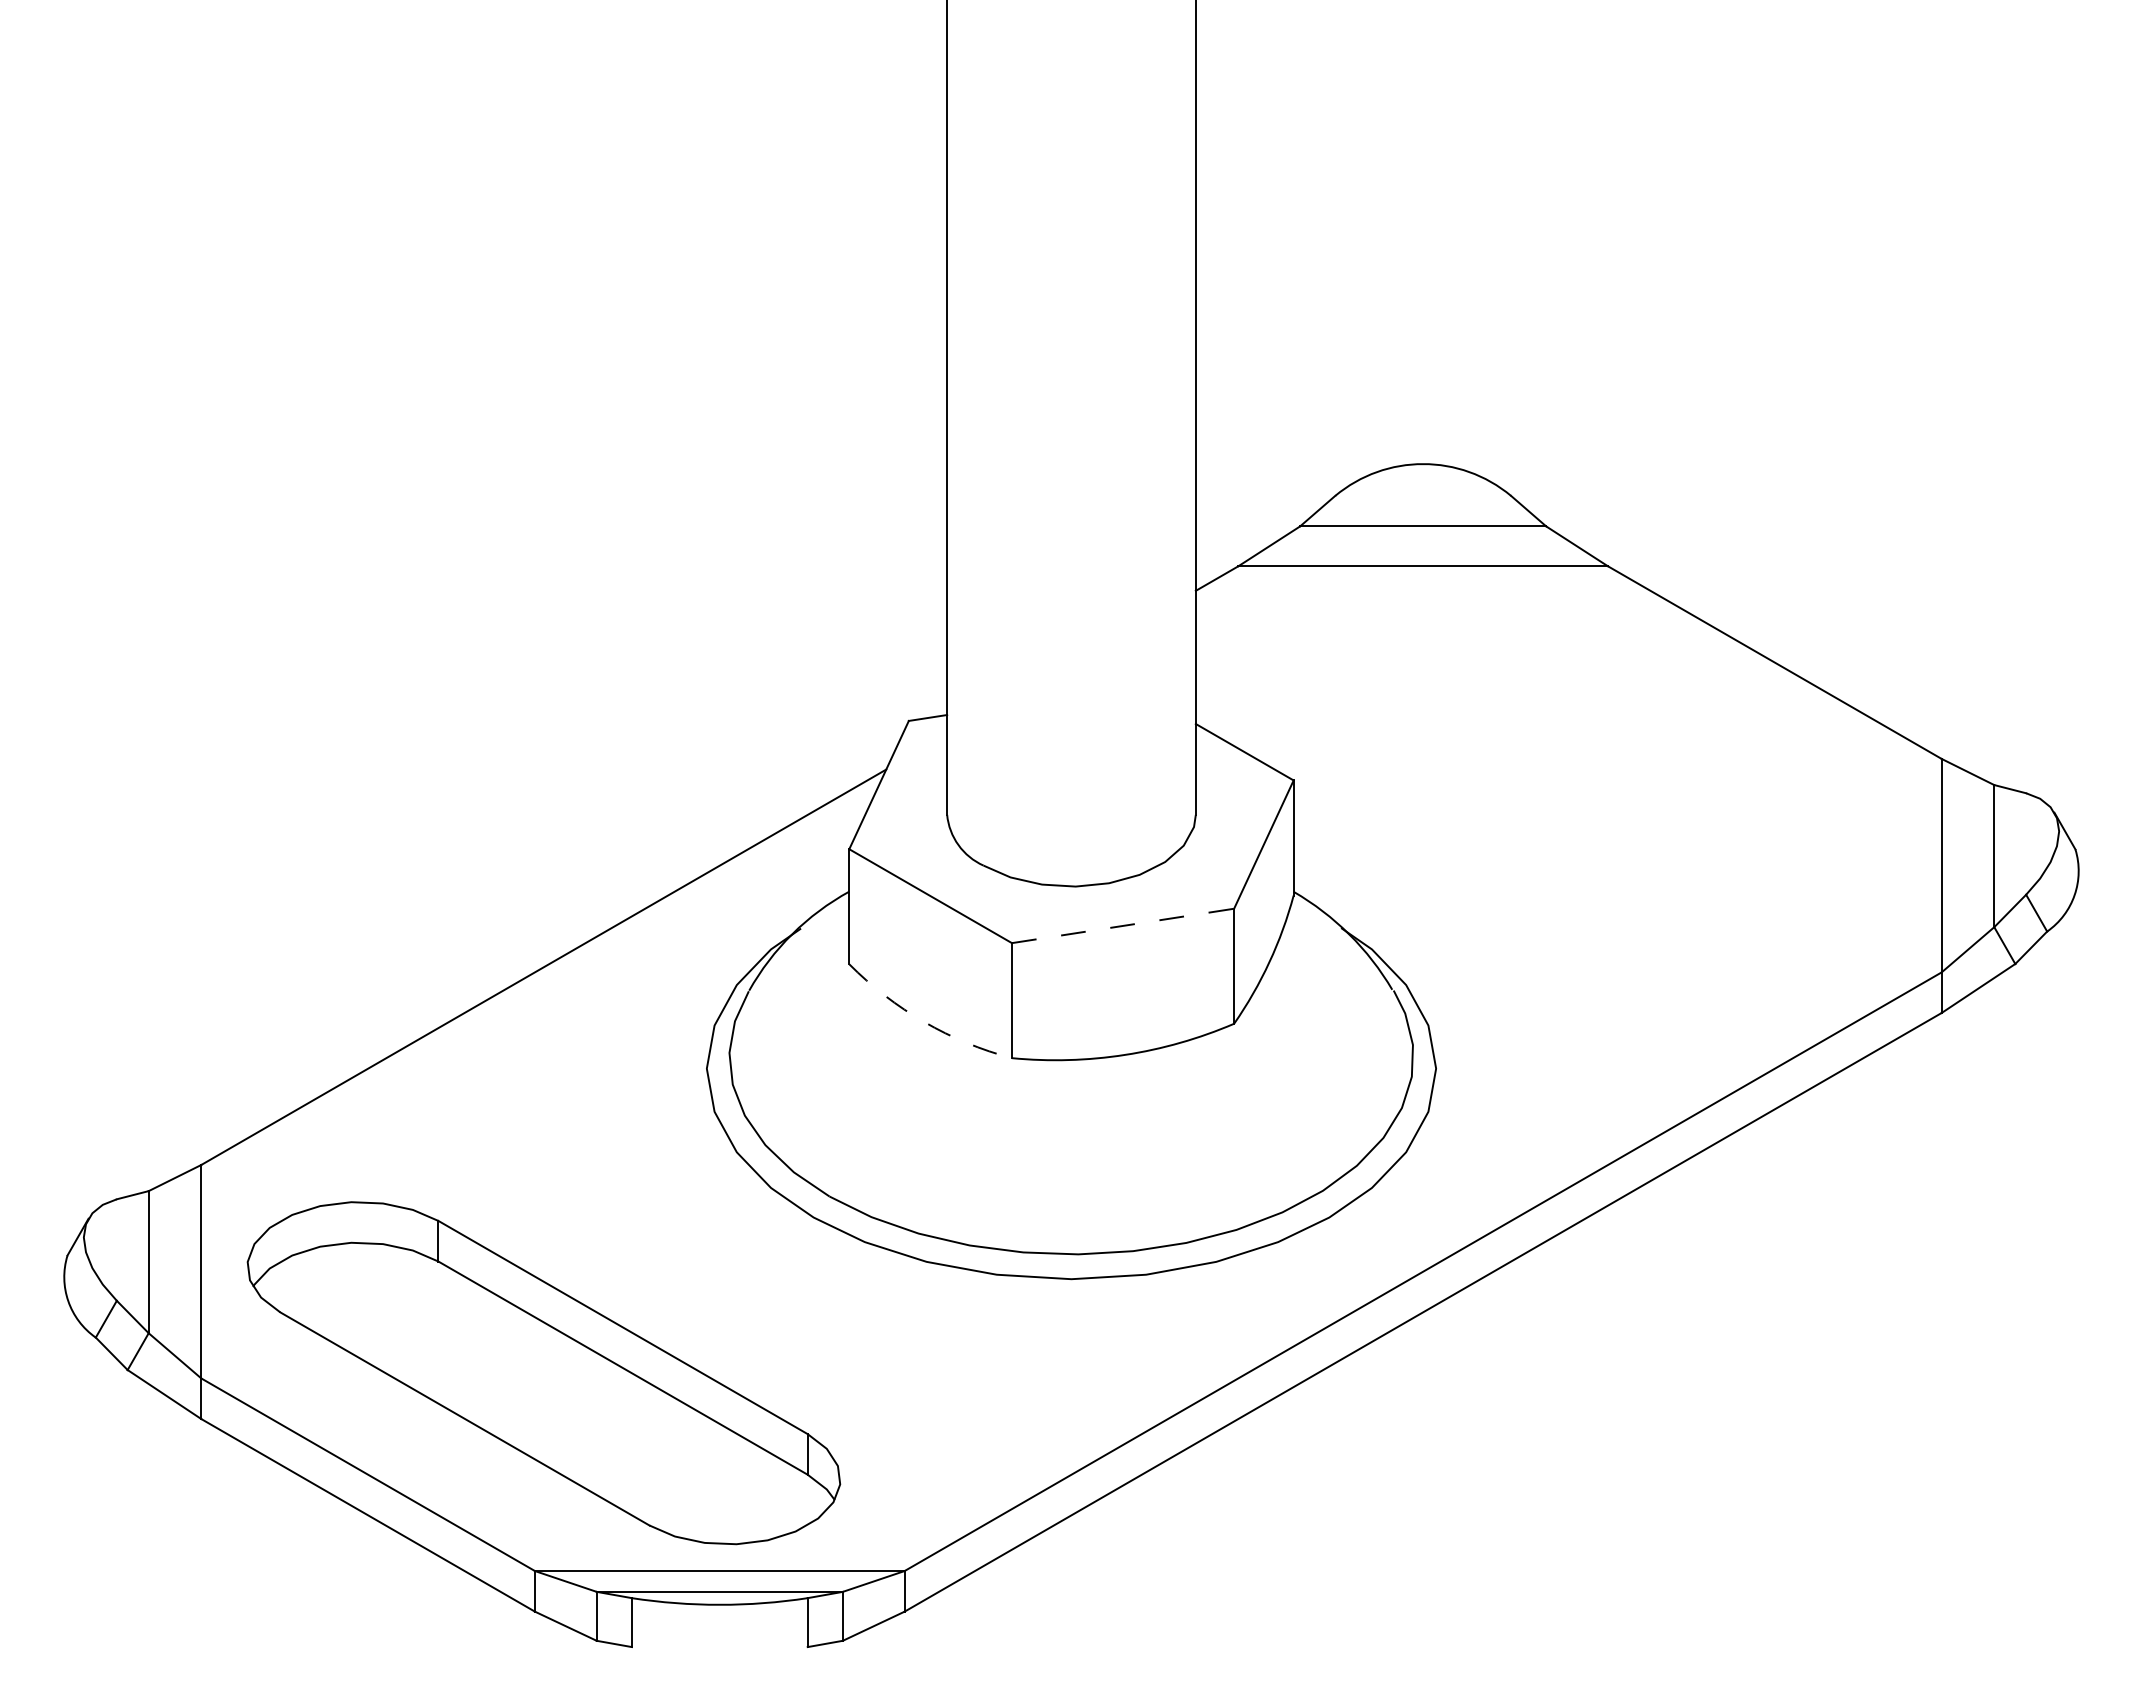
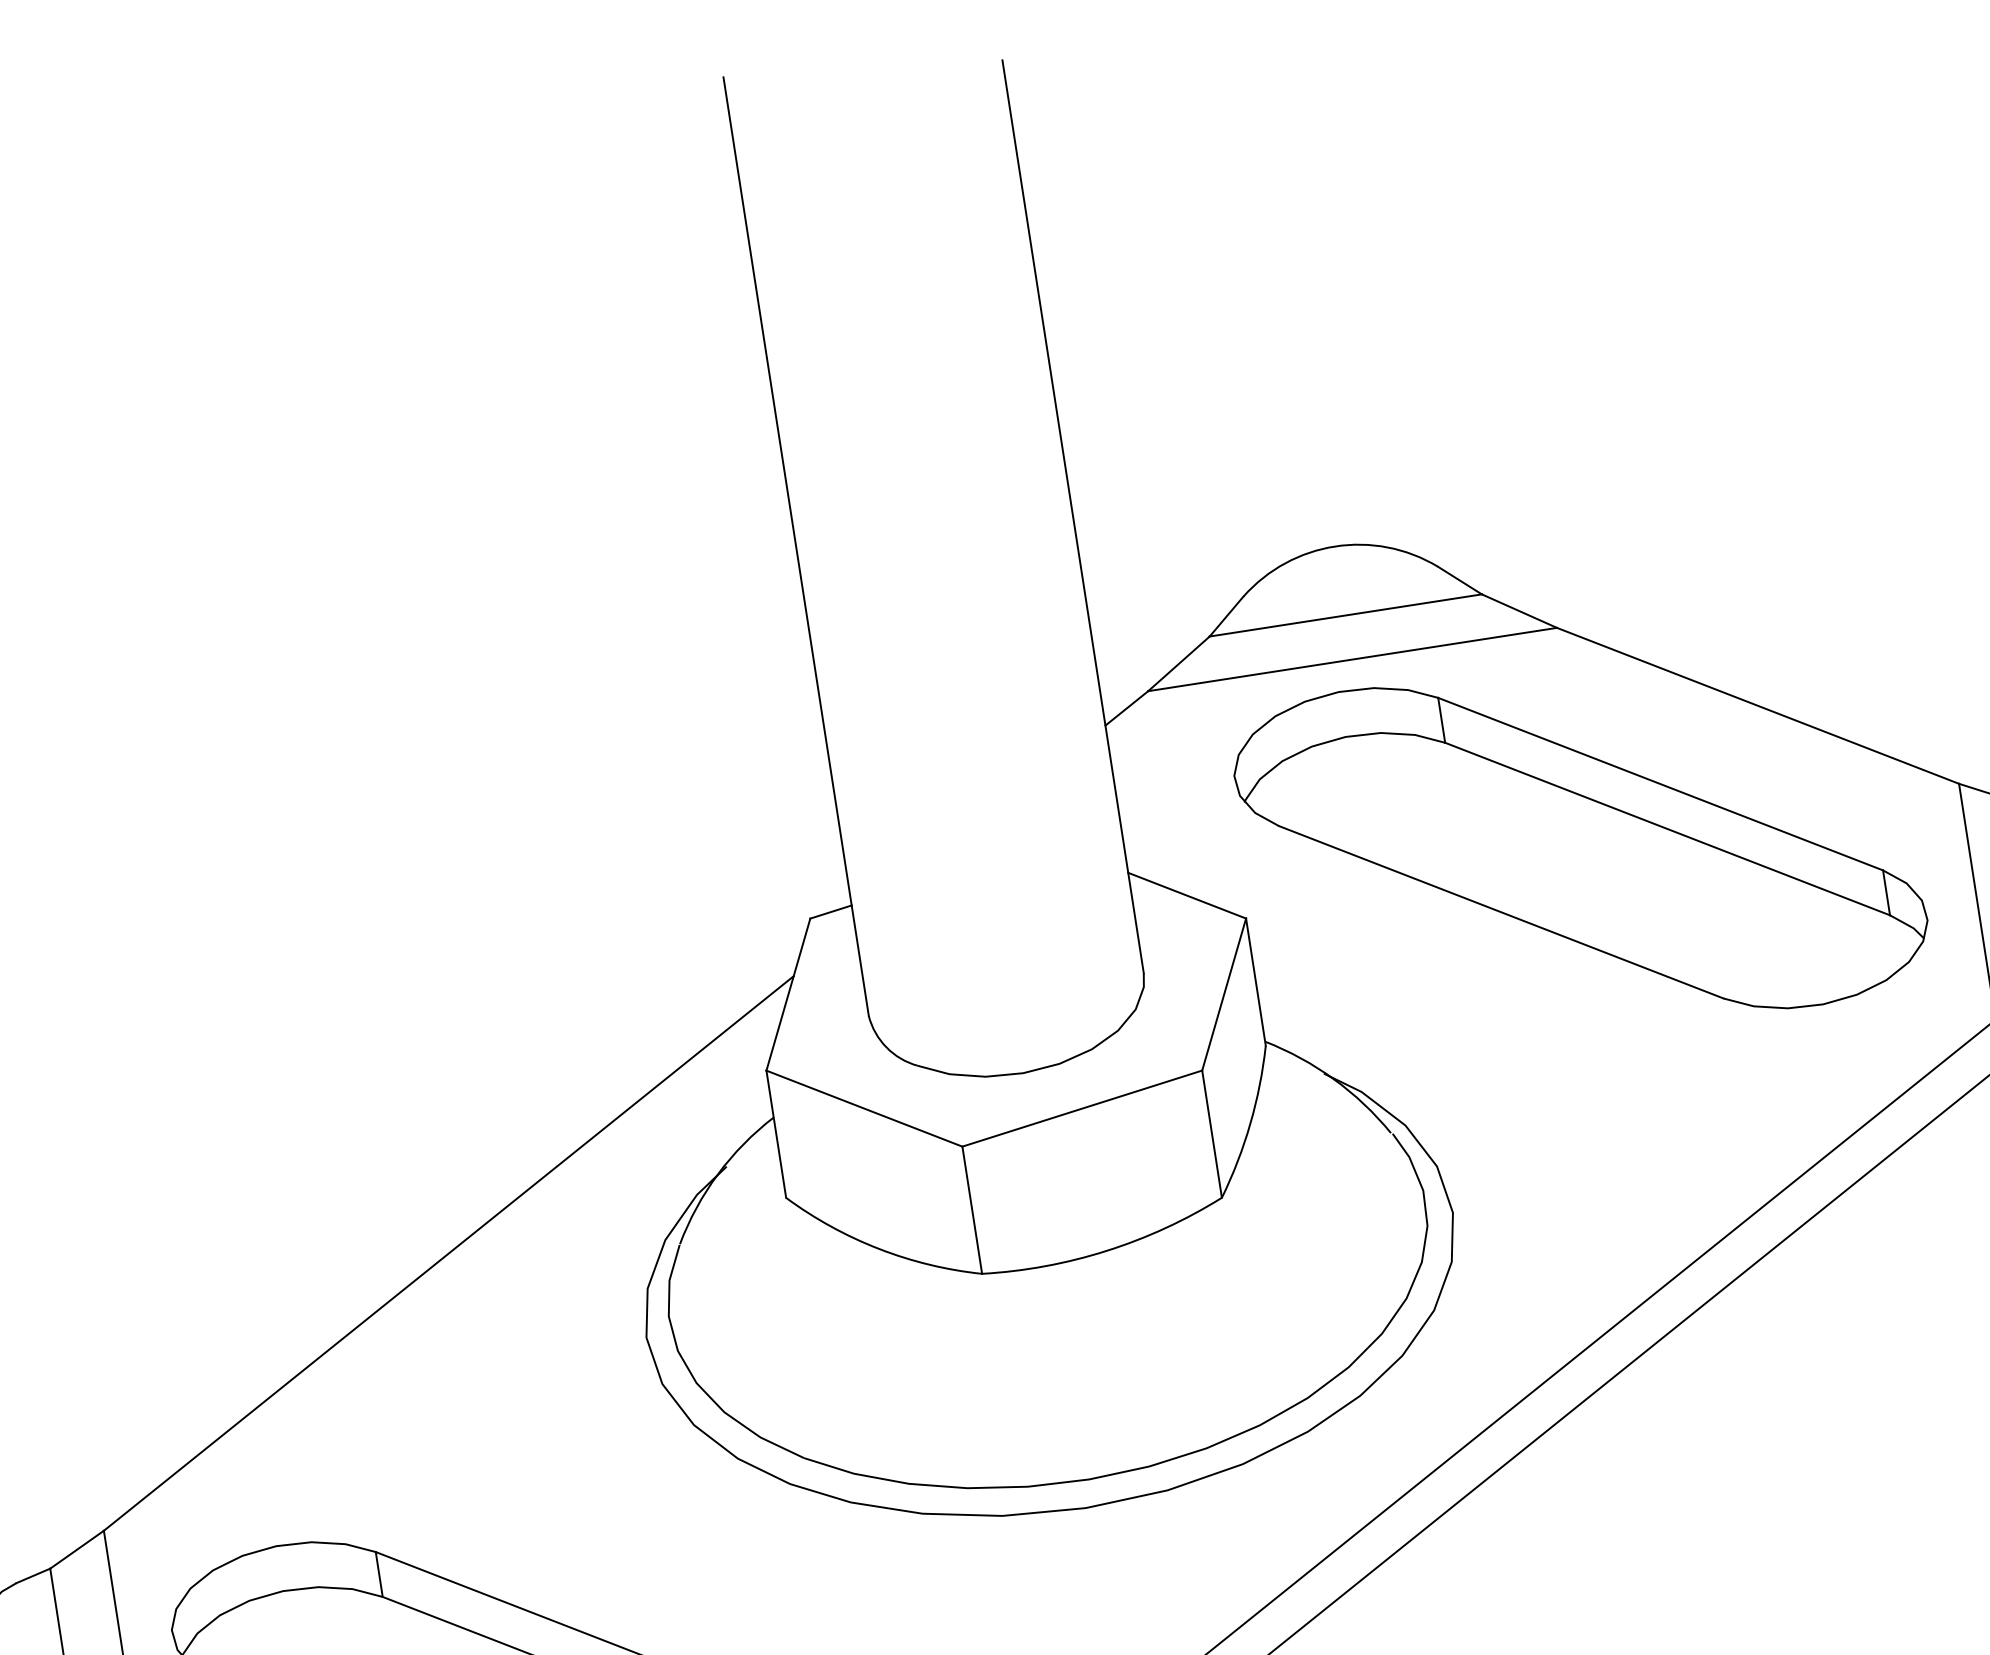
part: (1599, 763) -> (1581, 847), added
line: (1123, 925) -> (1082, 1108), dashed -> solid
arc: (924, 1022) -> (879, 1249), dashed -> solid

